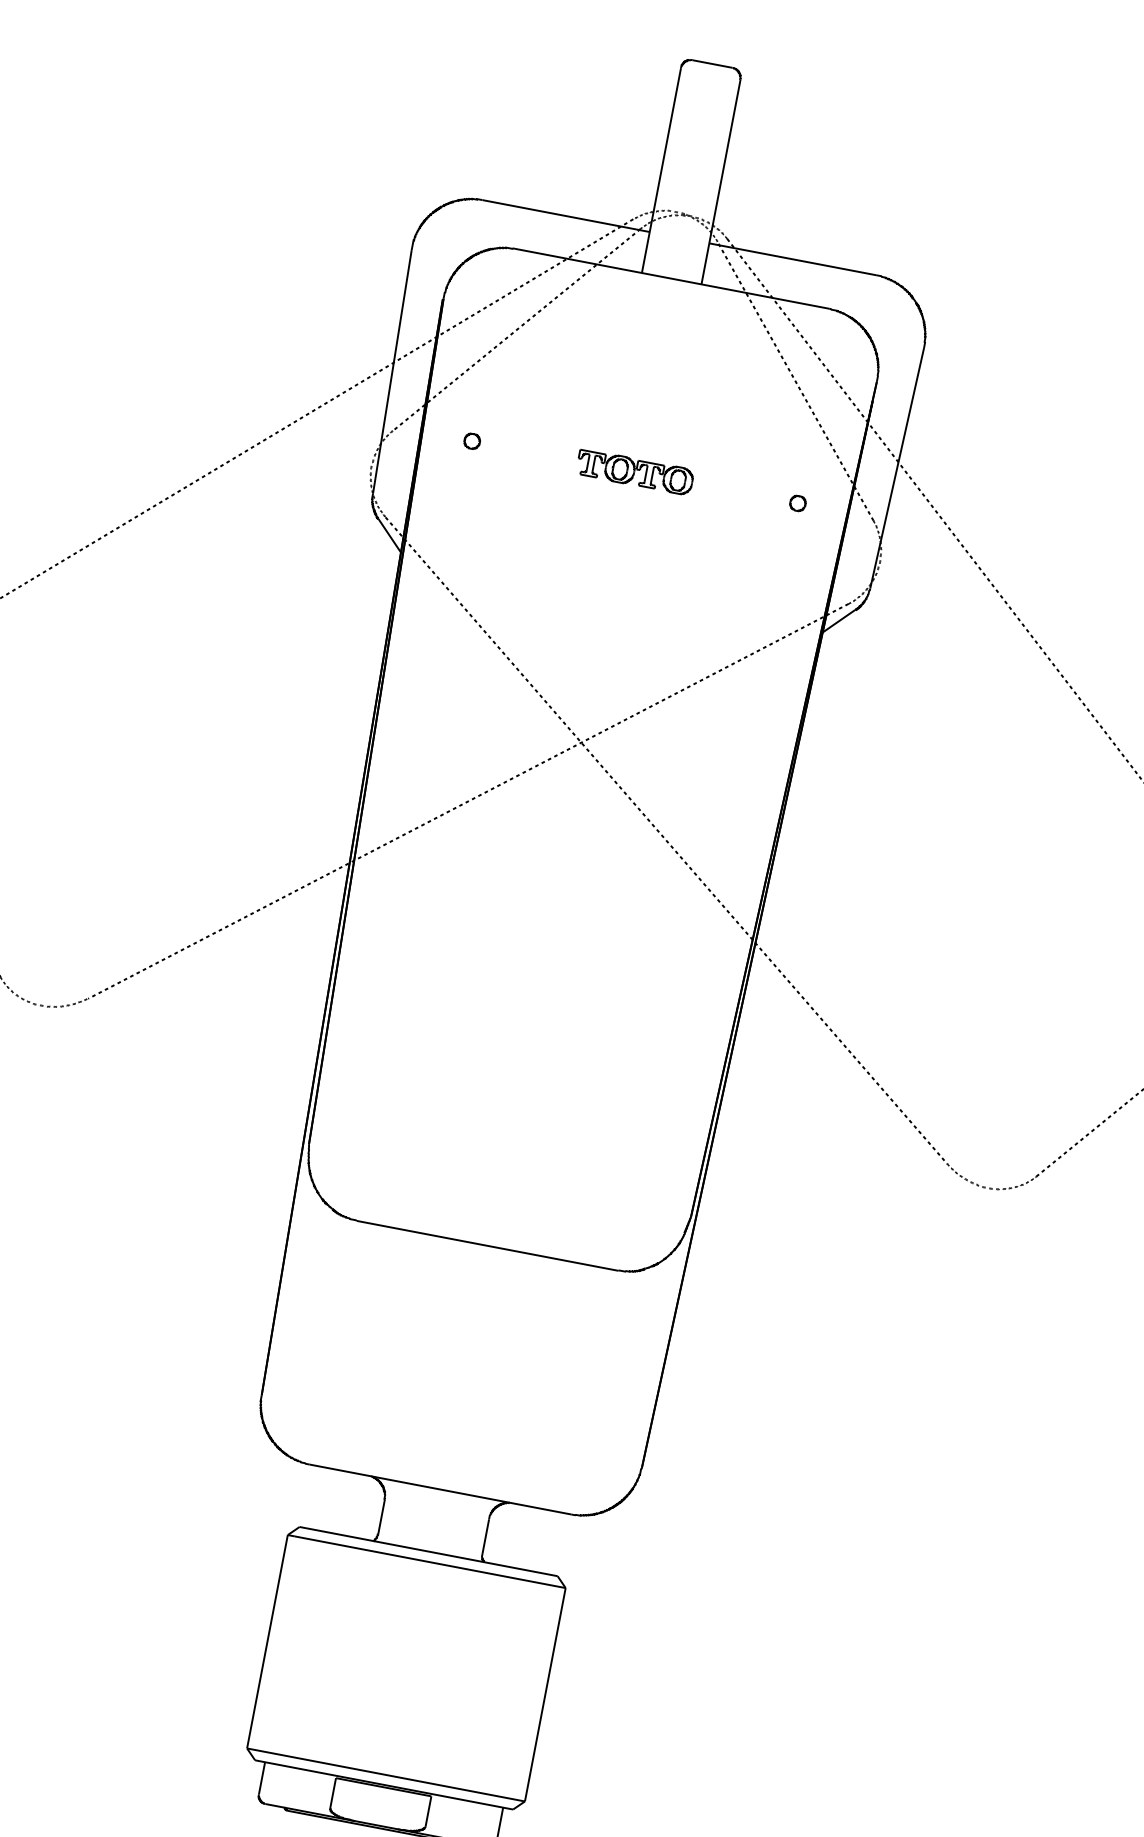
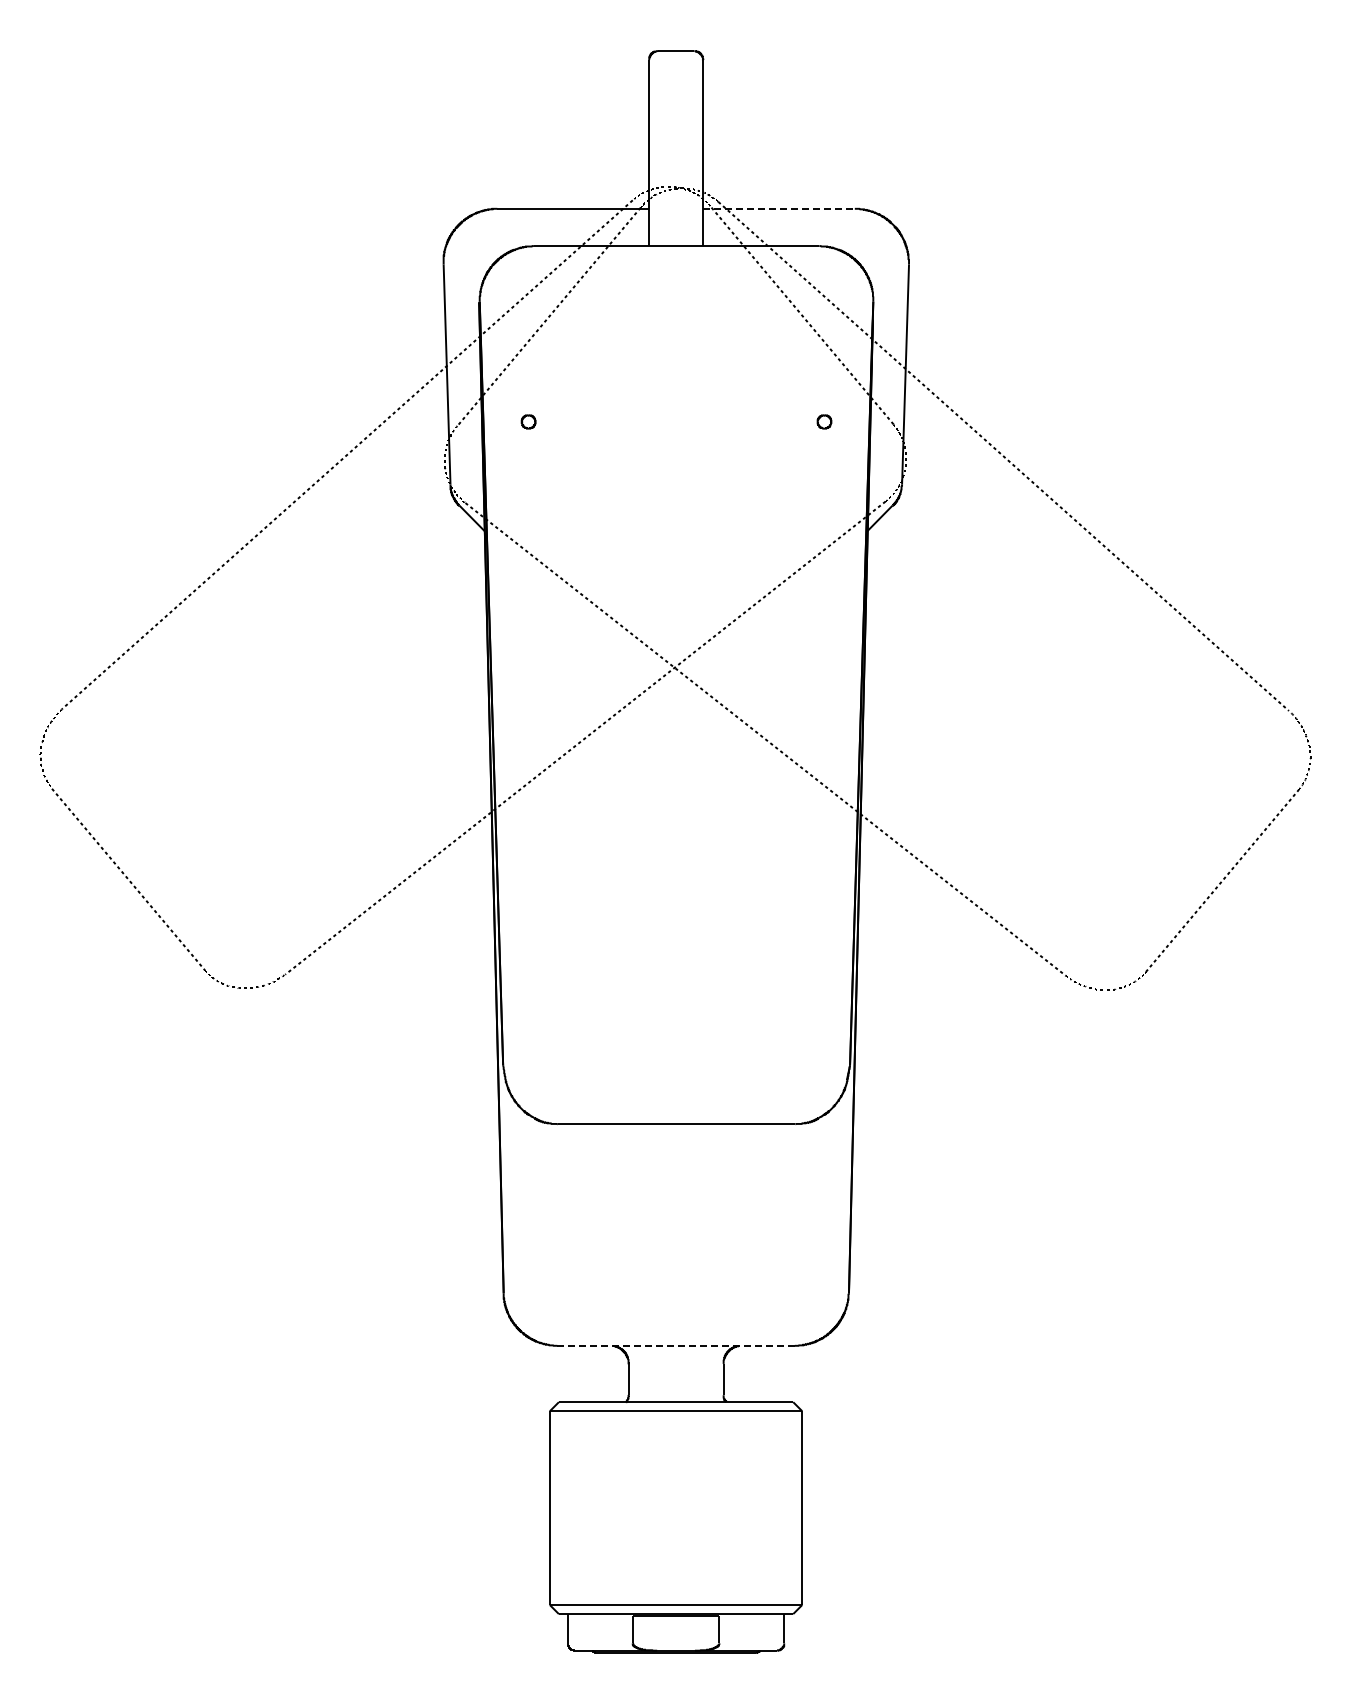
line: (793, 259) -> (779, 208), solid -> dashed
part: (635, 471) -> (676, 421), removed
line: (441, 1489) -> (676, 1345), solid -> dashed

